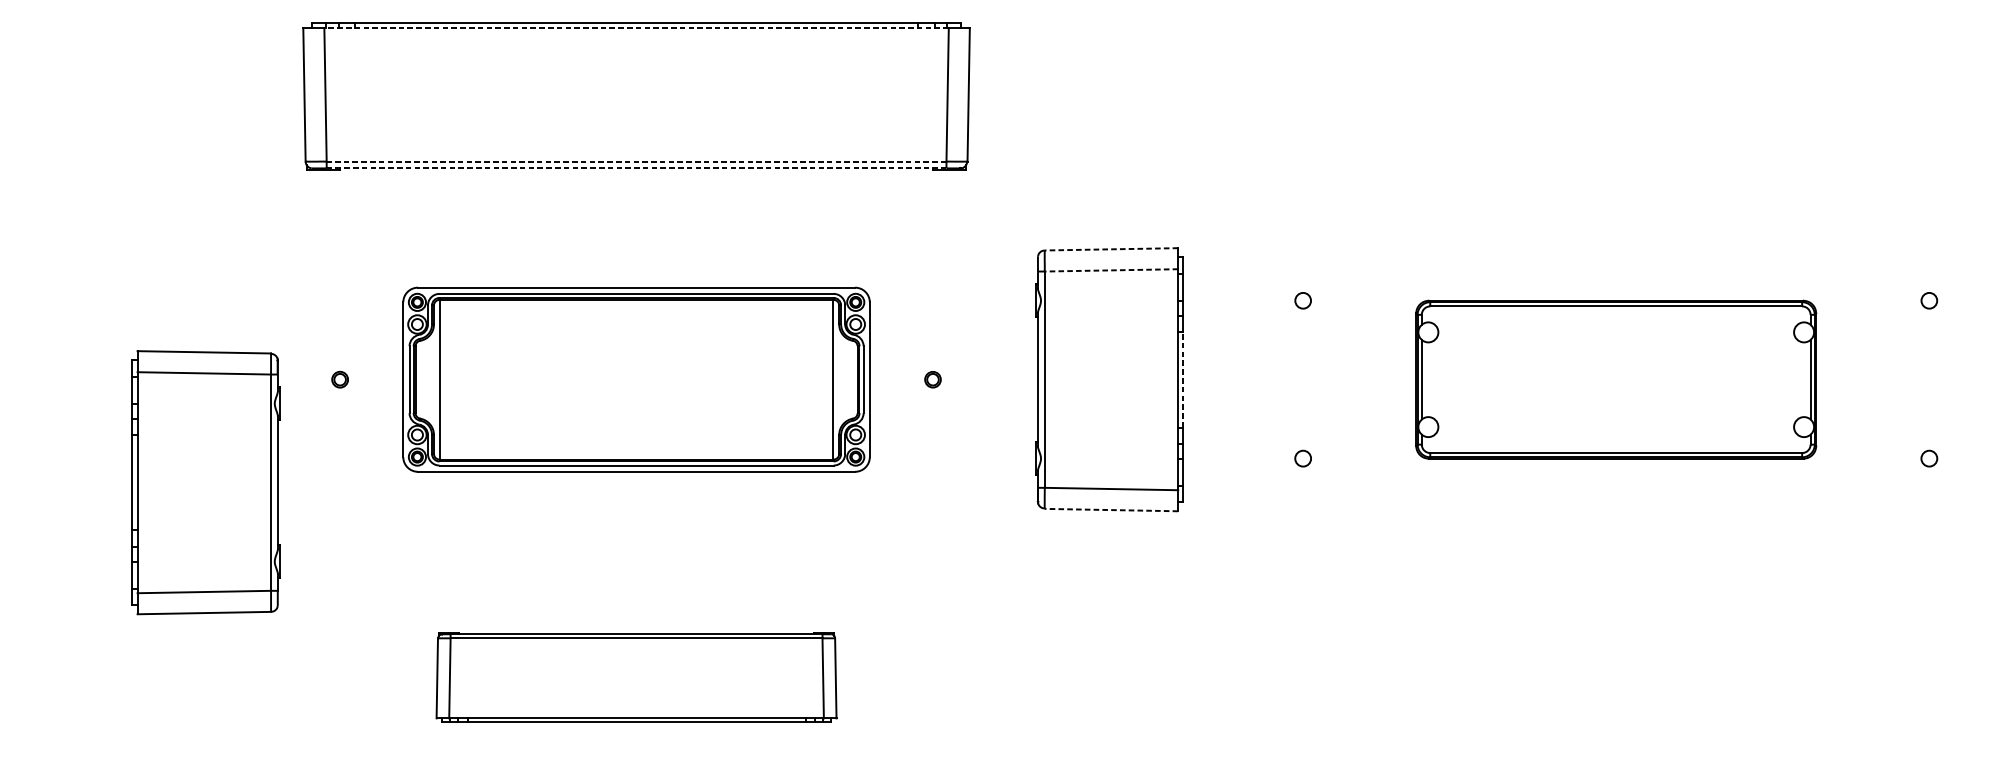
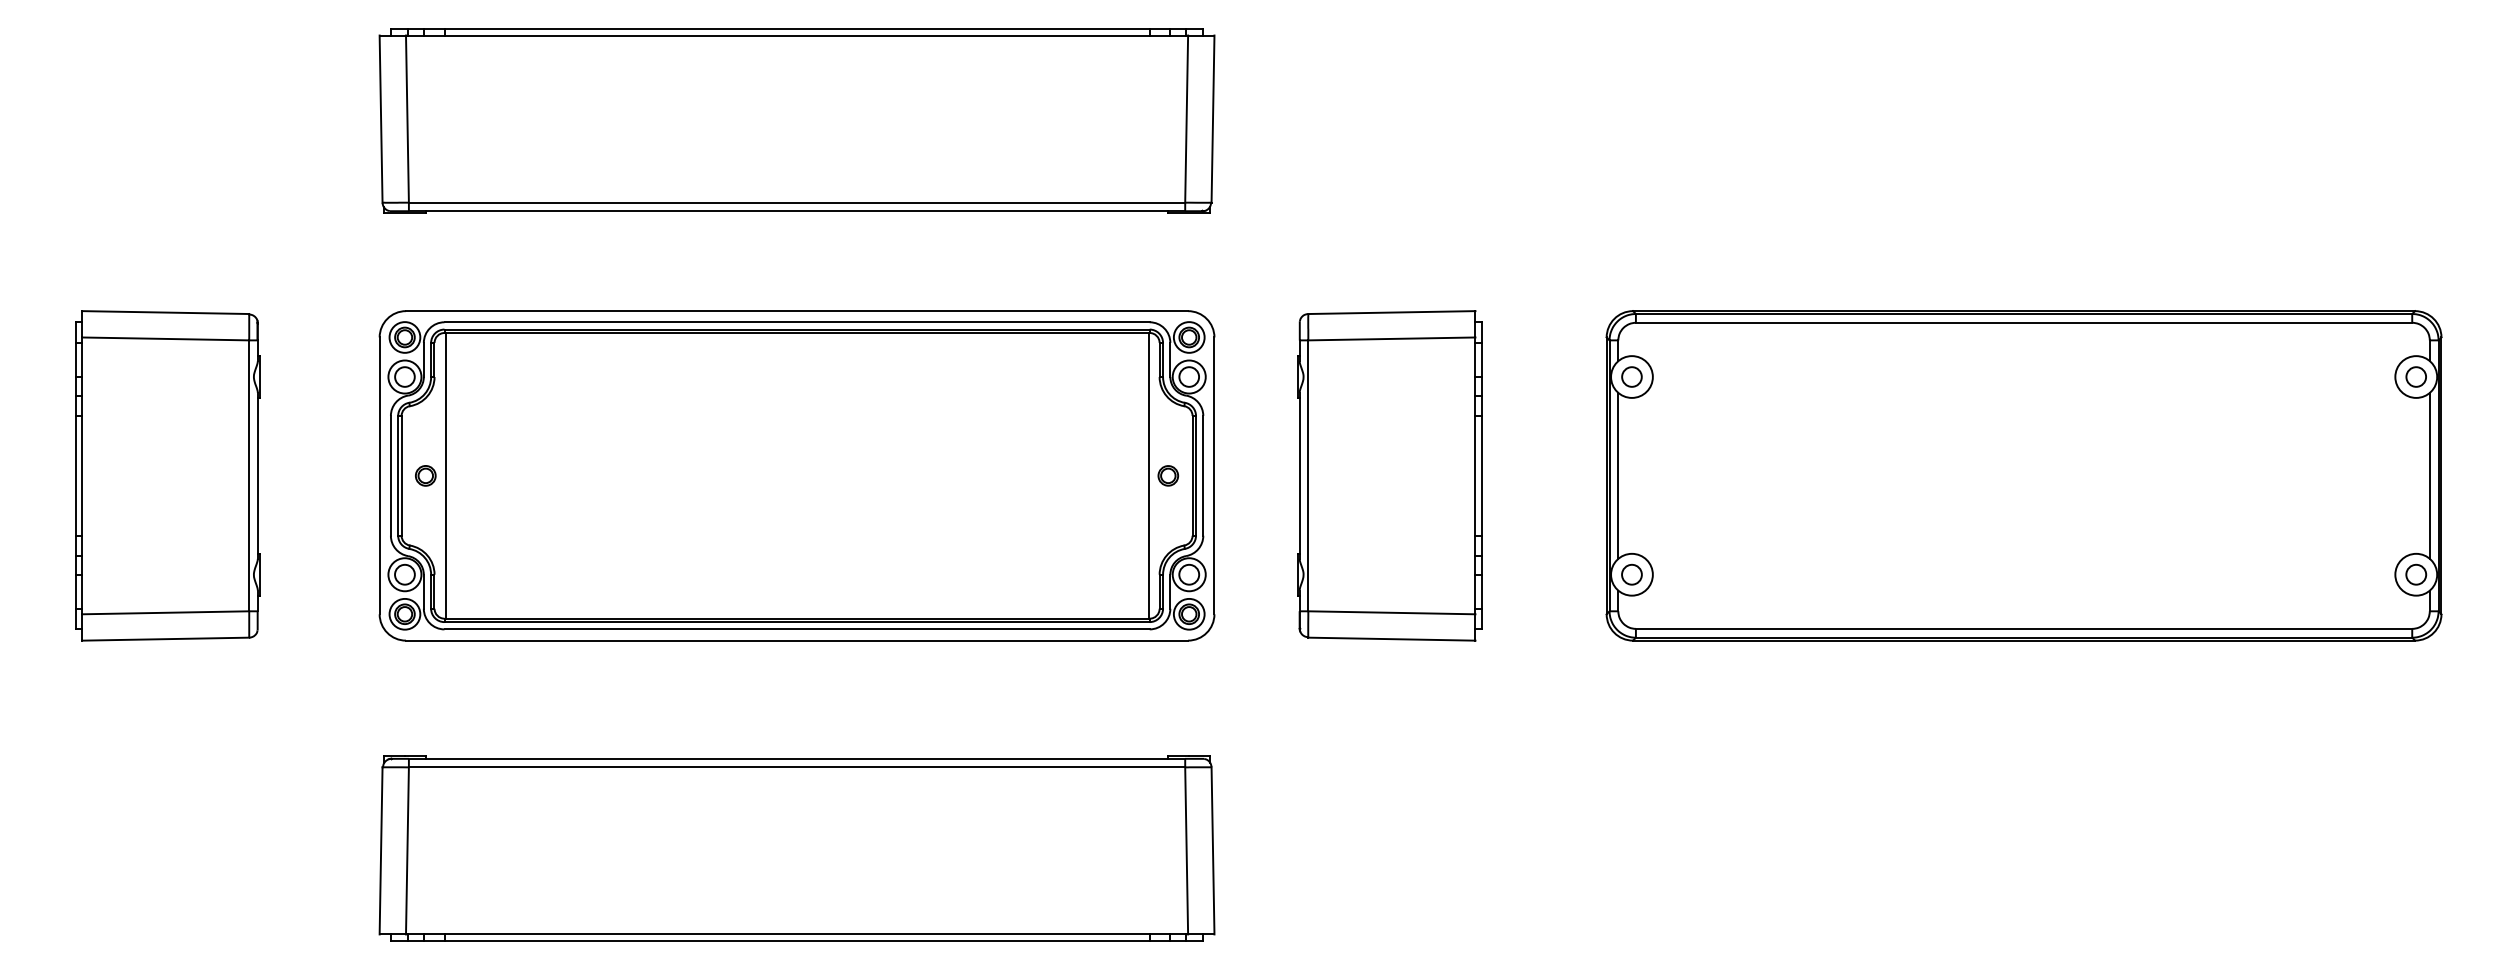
line: (636, 28) -> (796, 35), dashed -> solid
line: (636, 161) -> (796, 202), dashed -> solid
line: (636, 168) -> (797, 211), dashed -> solid
line: (1111, 249) -> (1391, 312), dashed -> solid
line: (1111, 270) -> (1391, 338), dashed -> solid
part: (636, 379) -> (796, 475), size x1.43
line: (1183, 379) -> (1482, 475), dashed -> solid
part: (1615, 379) -> (2023, 475), size x1.67
part: (205, 482) -> (167, 475), moved
line: (1111, 510) -> (1391, 639), dashed -> solid
part: (636, 677) -> (796, 848), size x1.67

